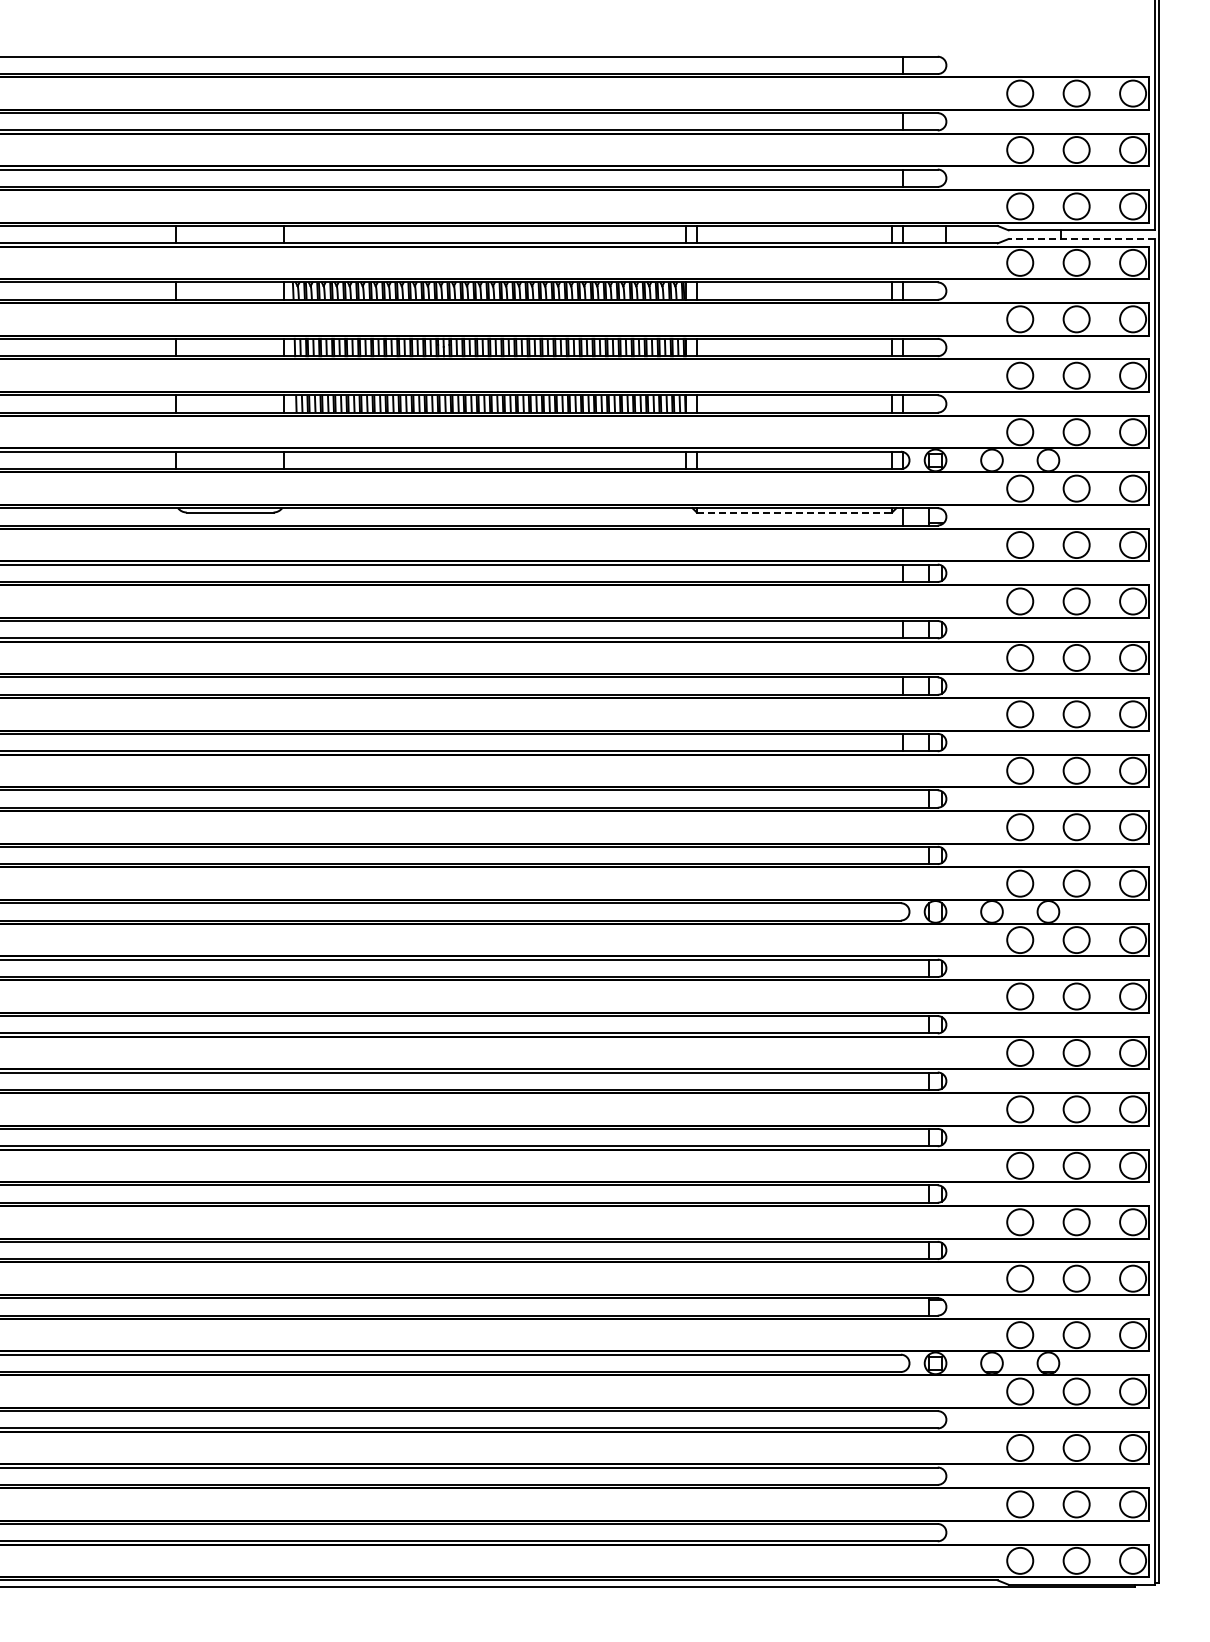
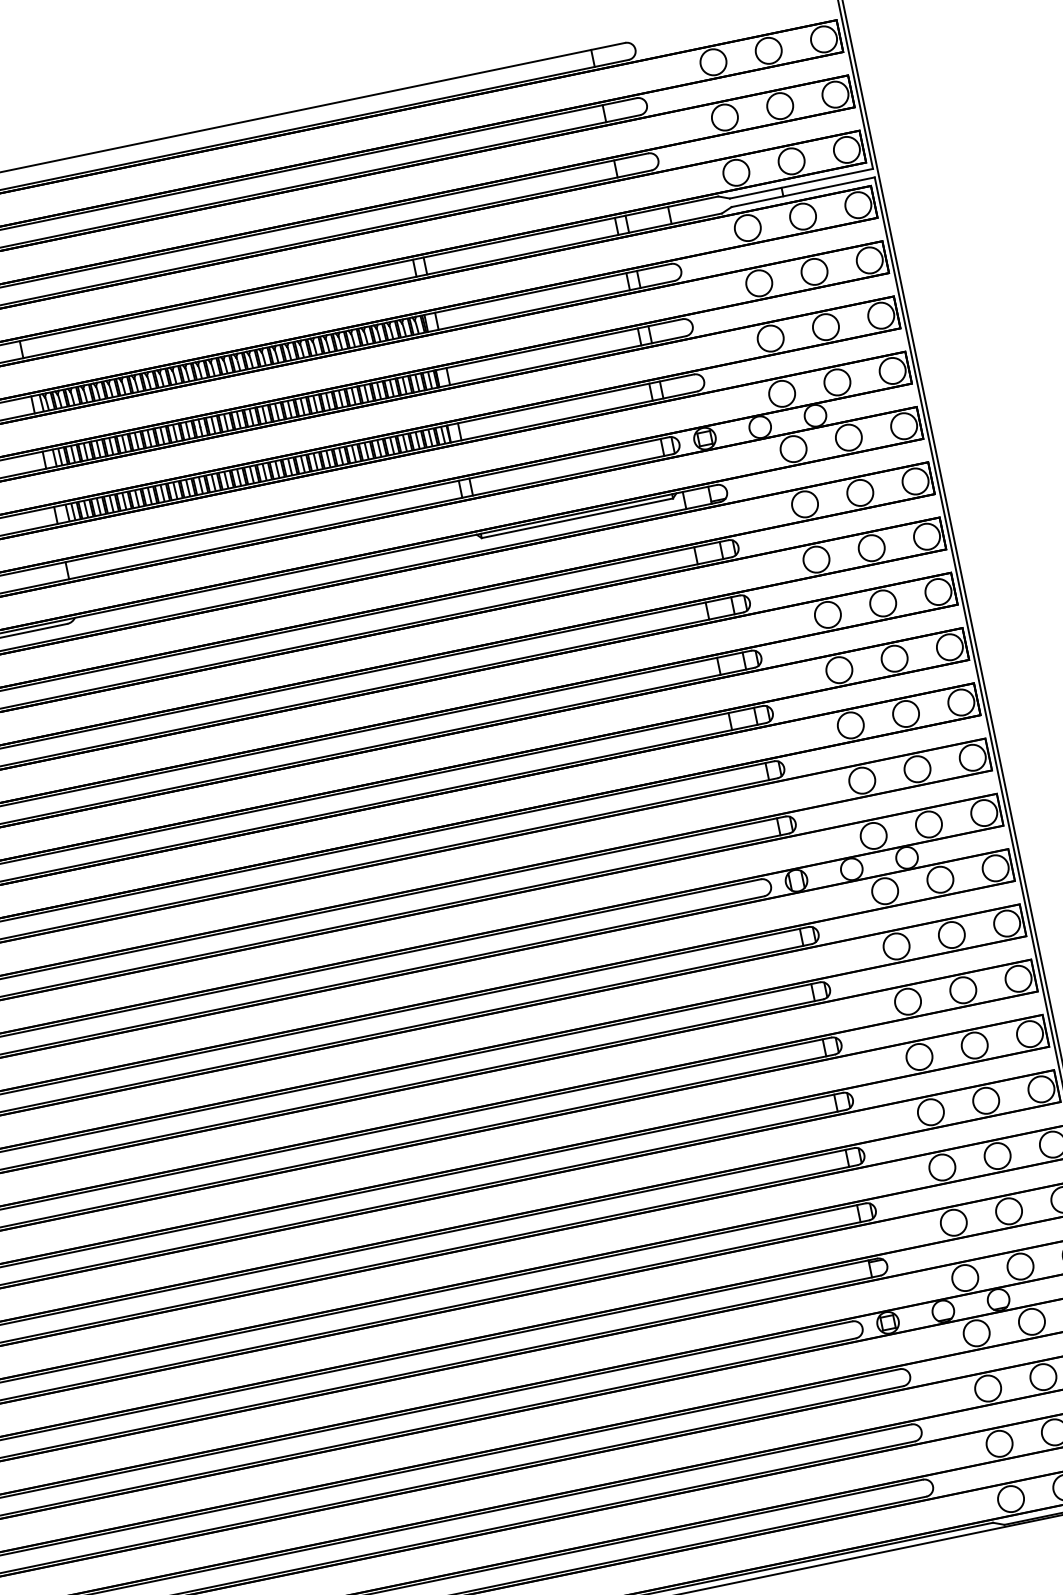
line: (1081, 239) -> (803, 192), dashed -> solid
line: (794, 512) -> (577, 518), dashed -> solid

